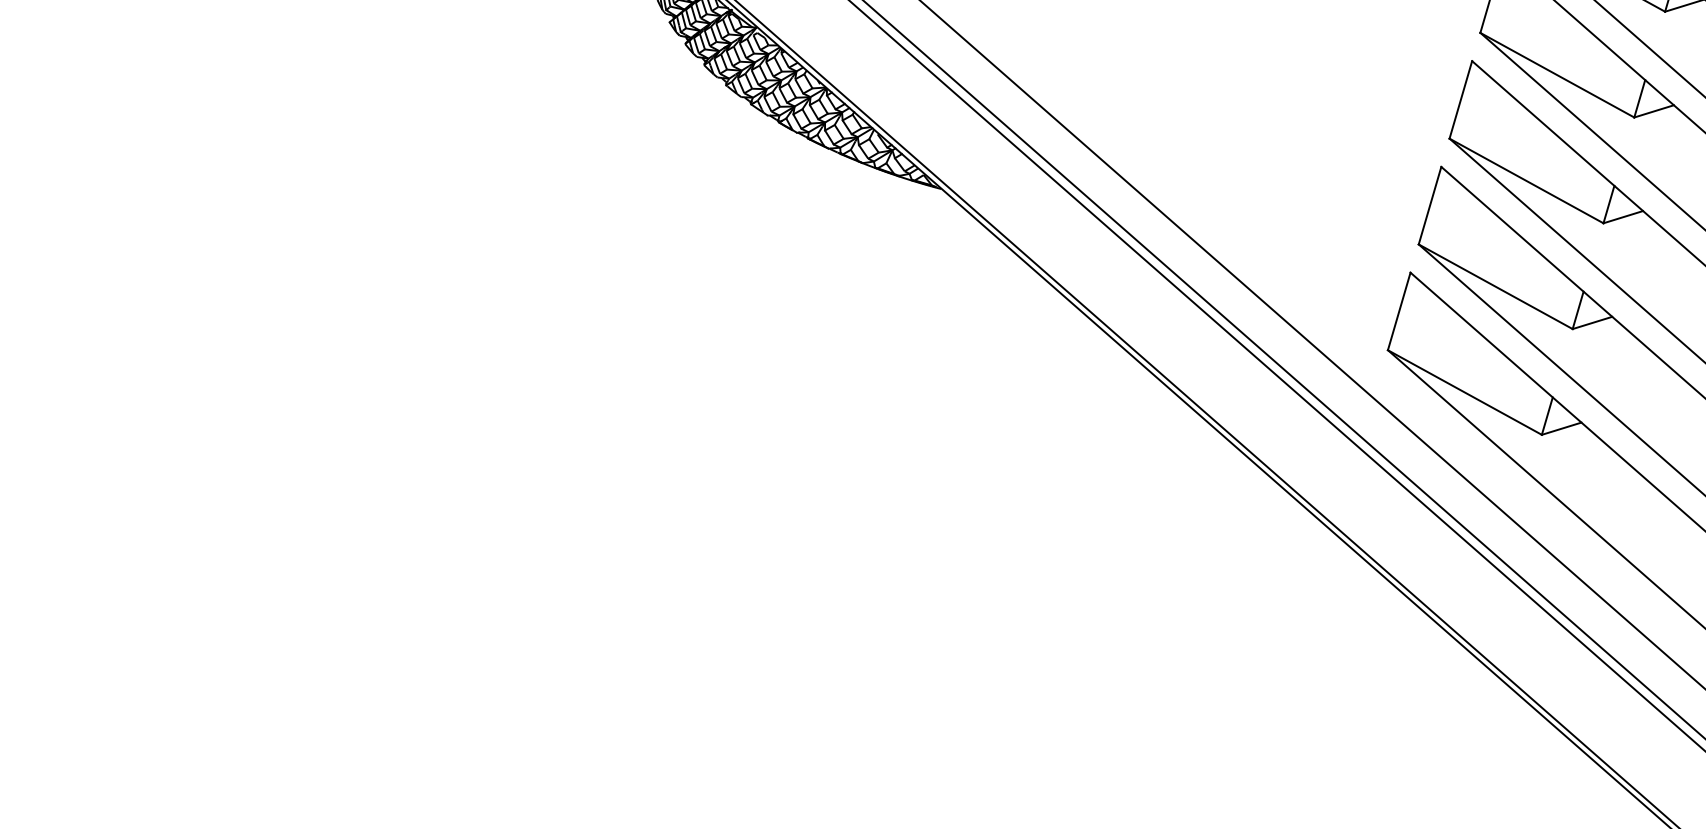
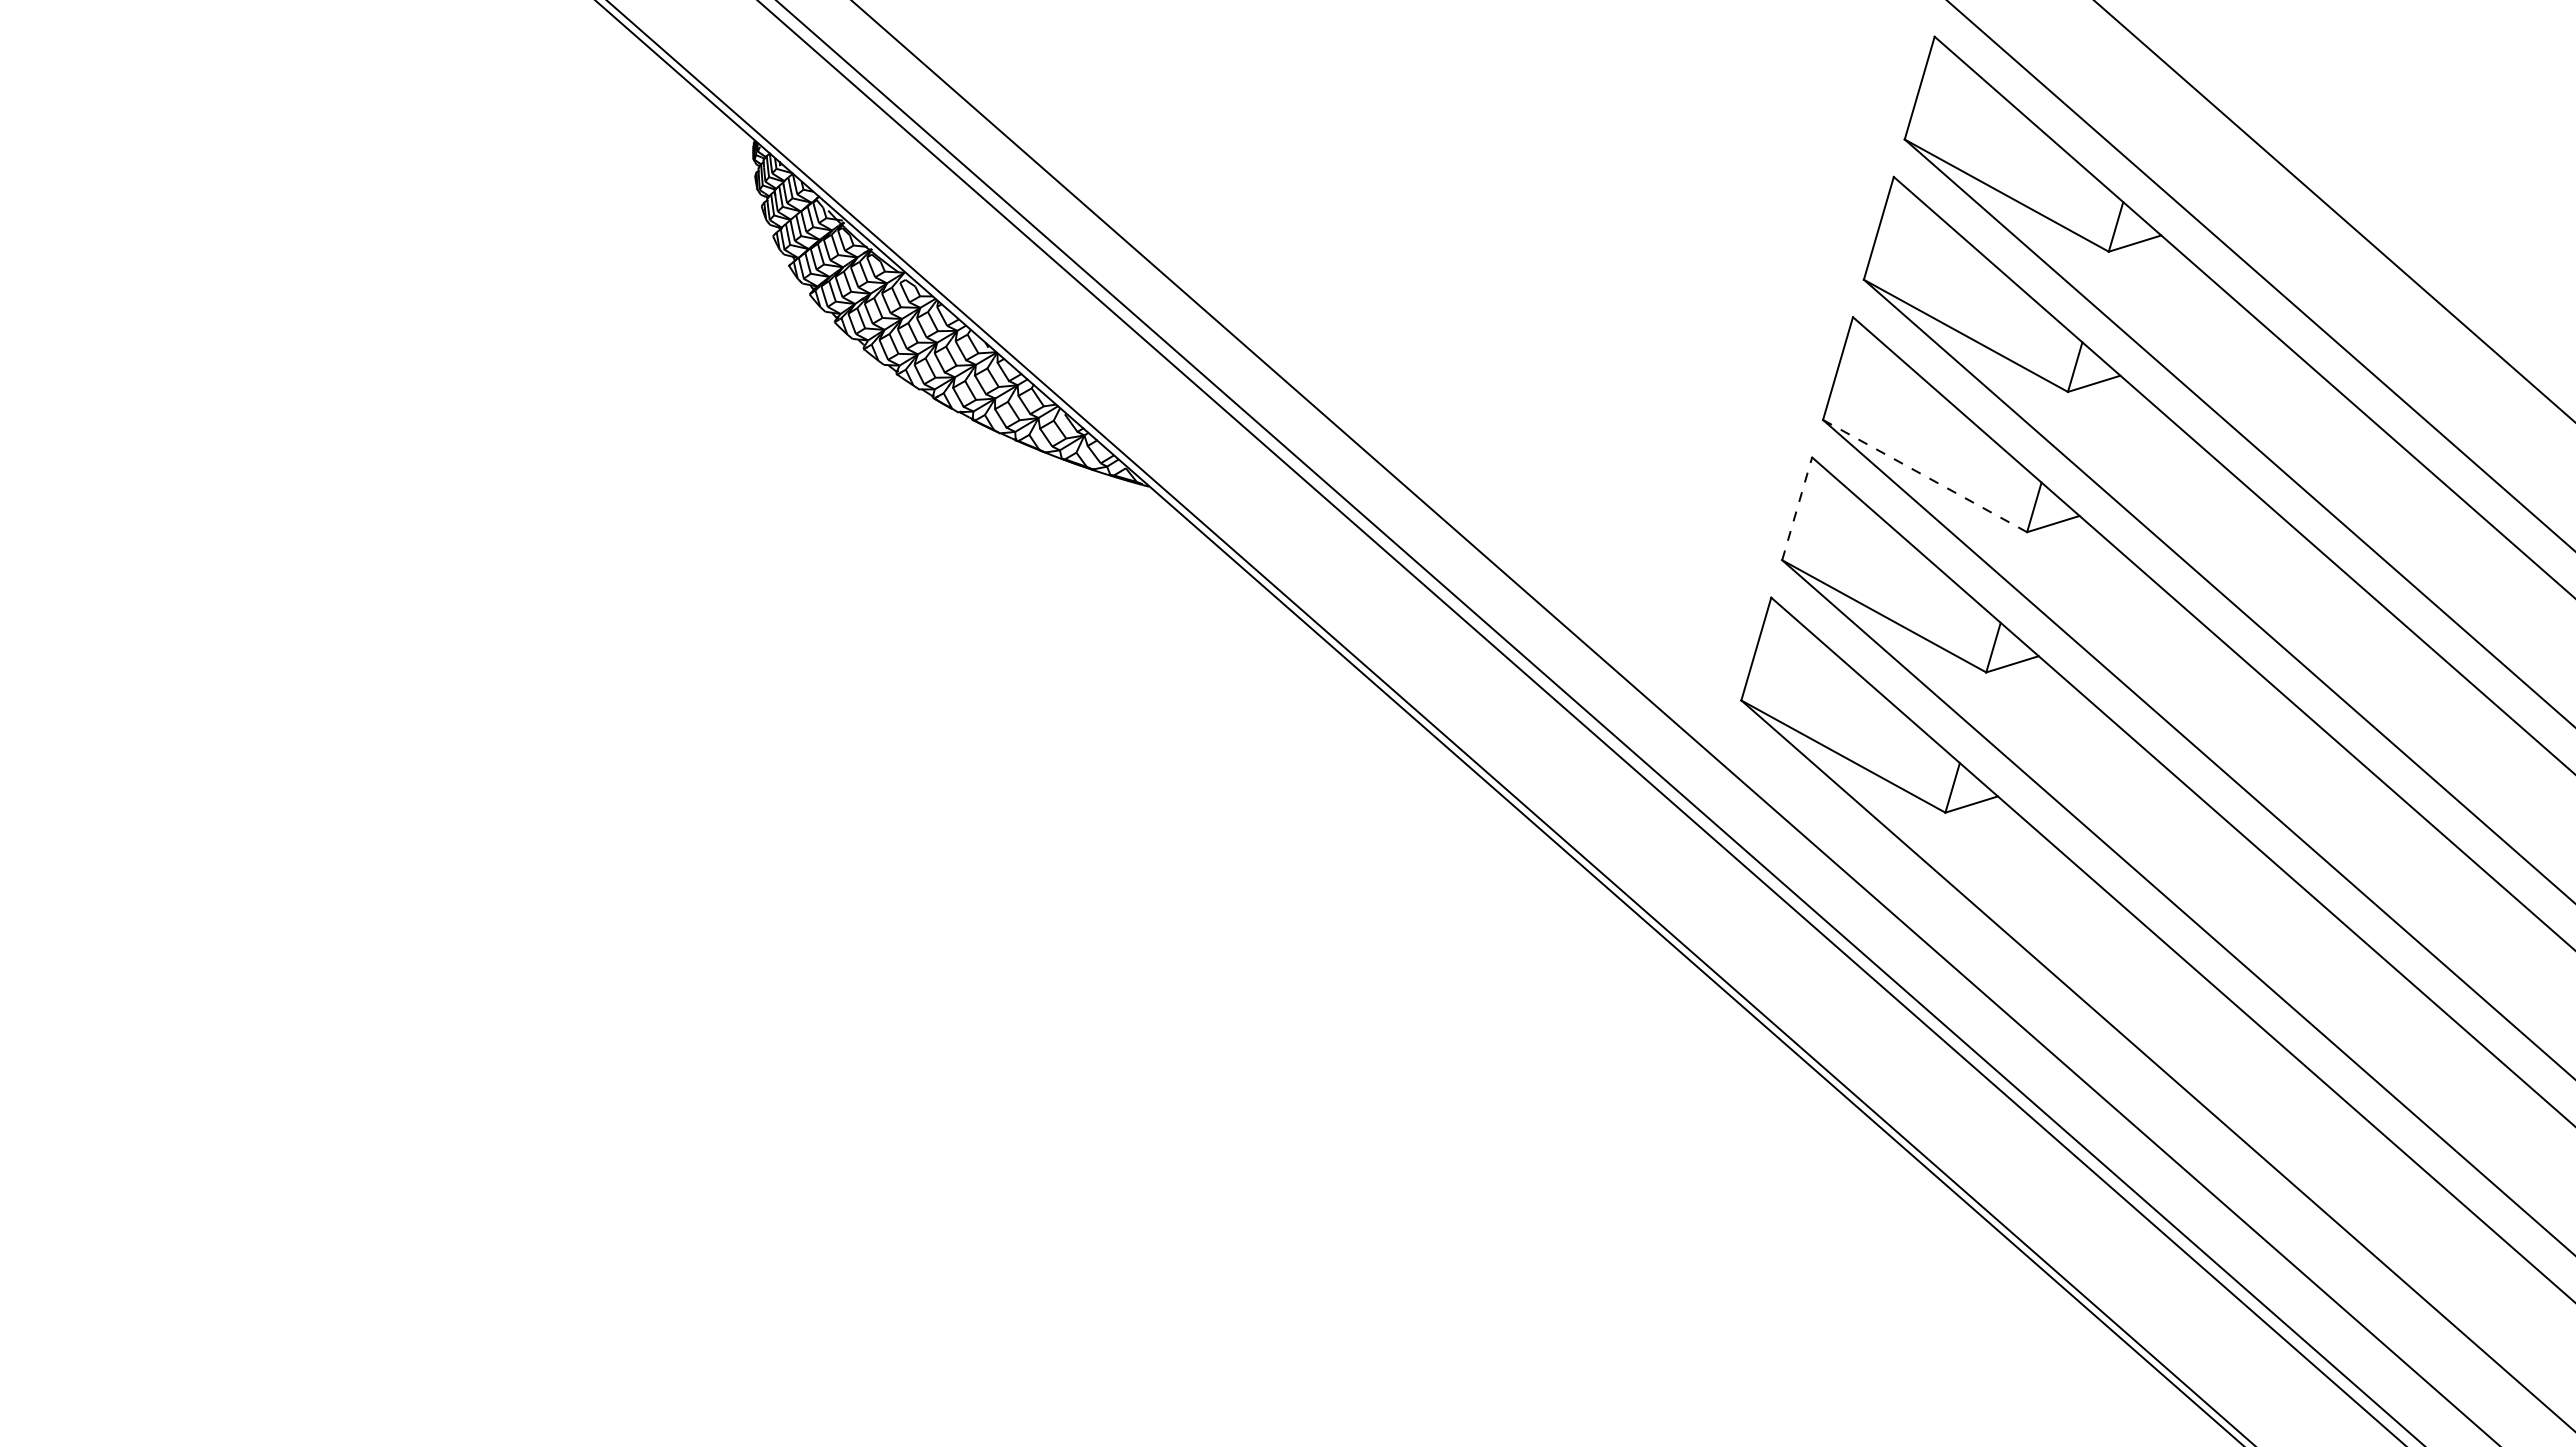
line: (1526, 180) -> (1924, 475), solid -> dashed
line: (1430, 205) -> (1797, 508), solid -> dashed

